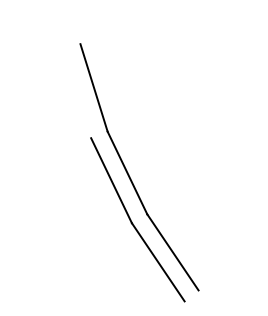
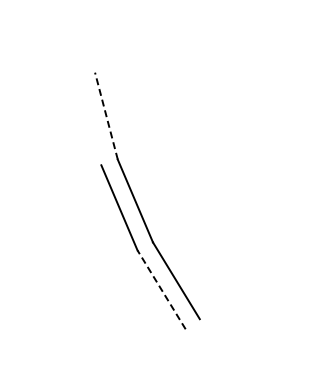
line: (94, 88) -> (106, 116), solid -> dashed
line: (158, 261) -> (161, 289), solid -> dashed

